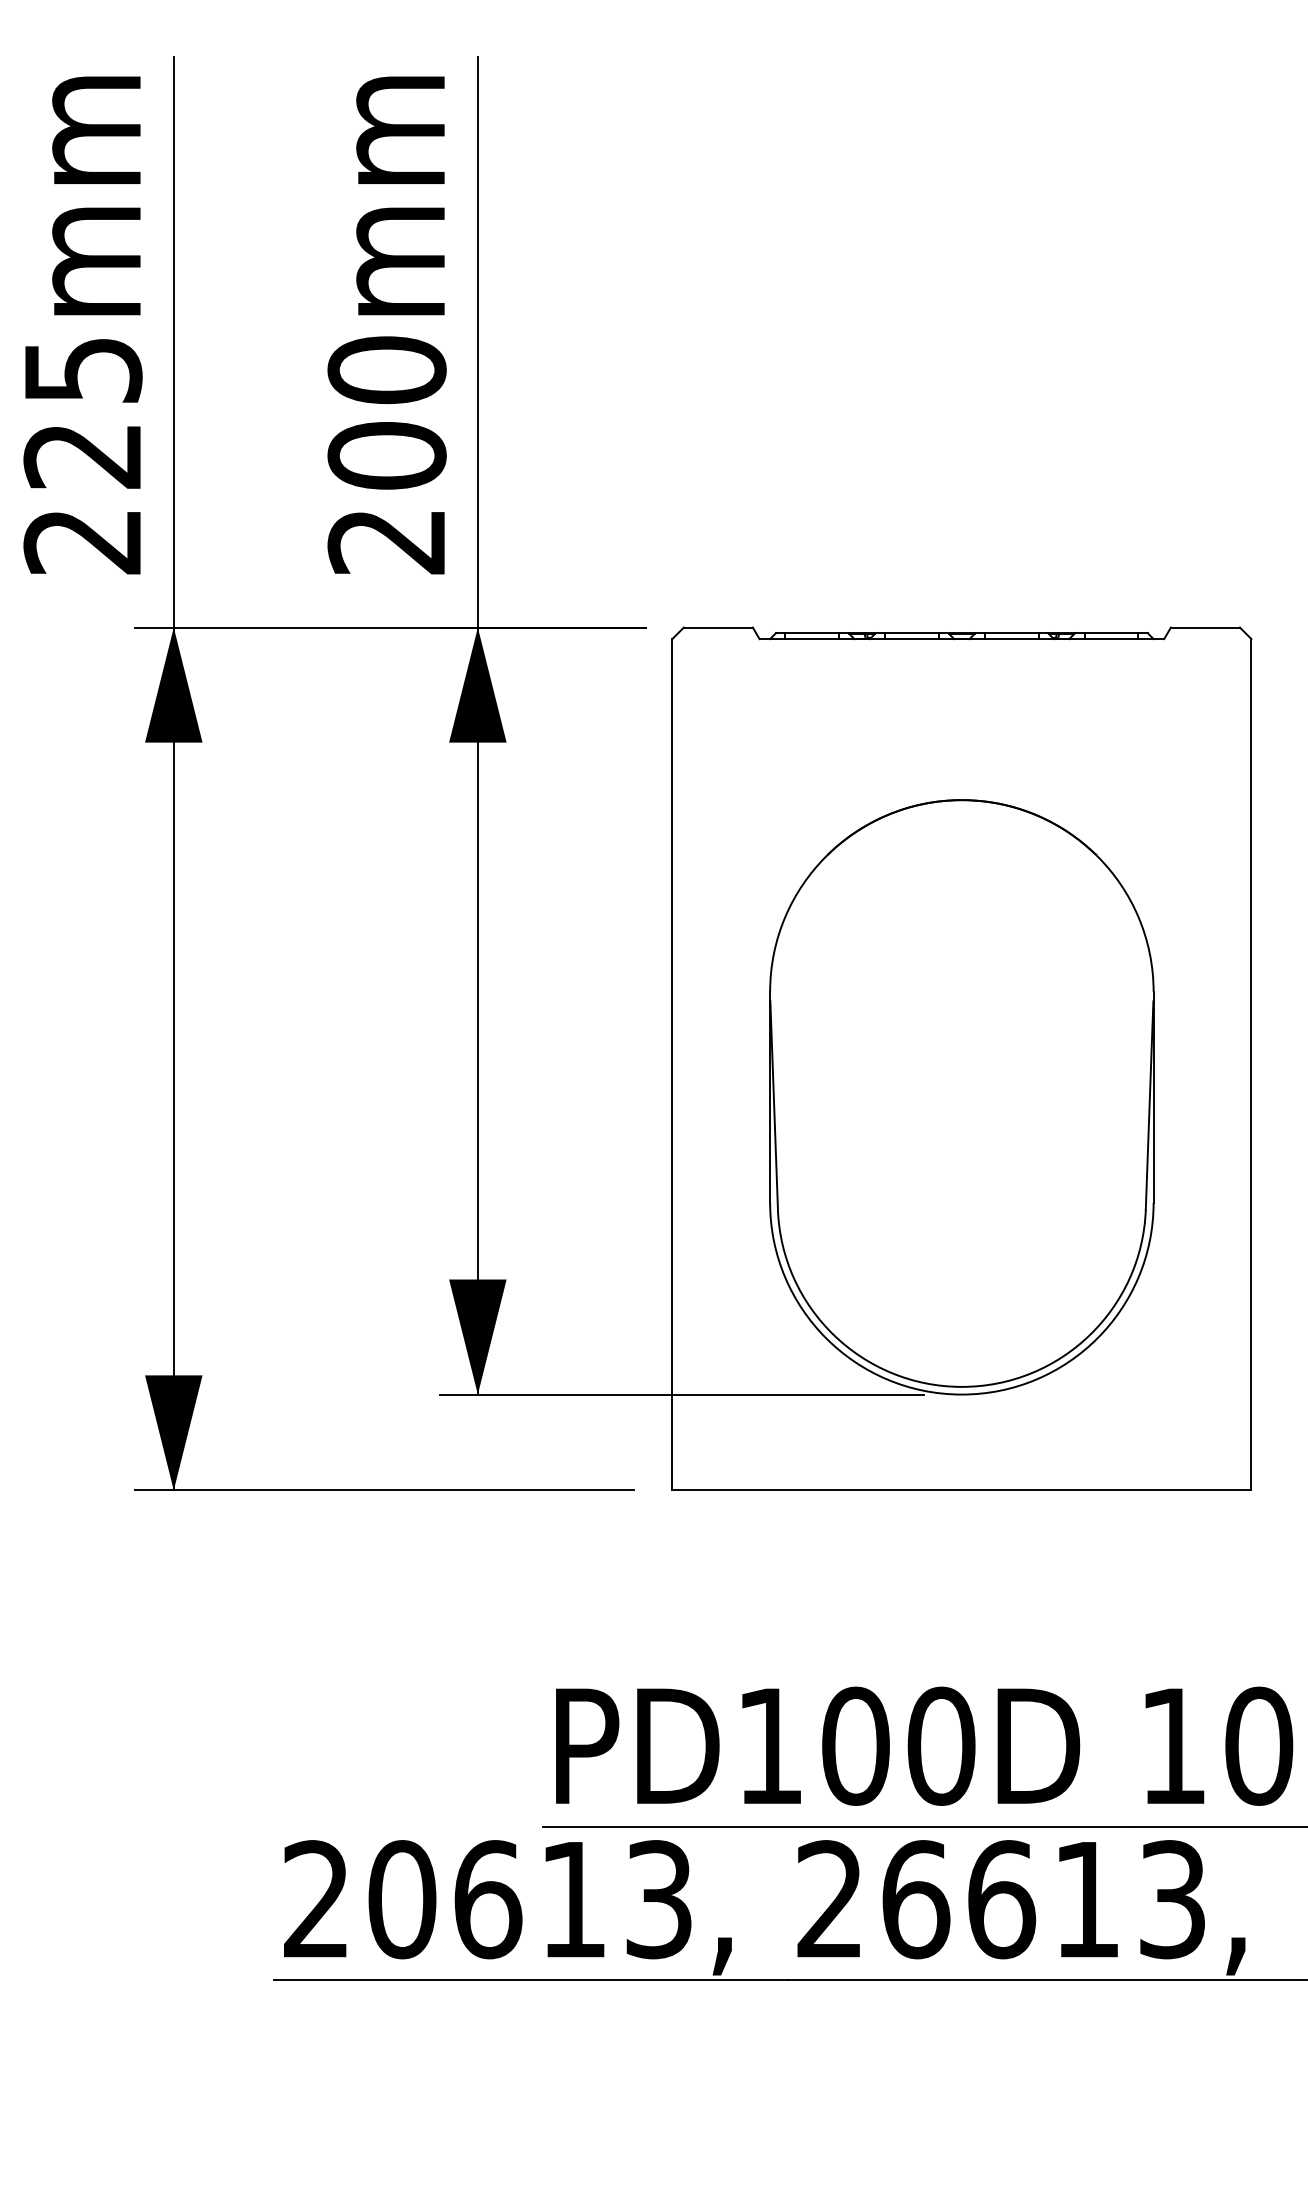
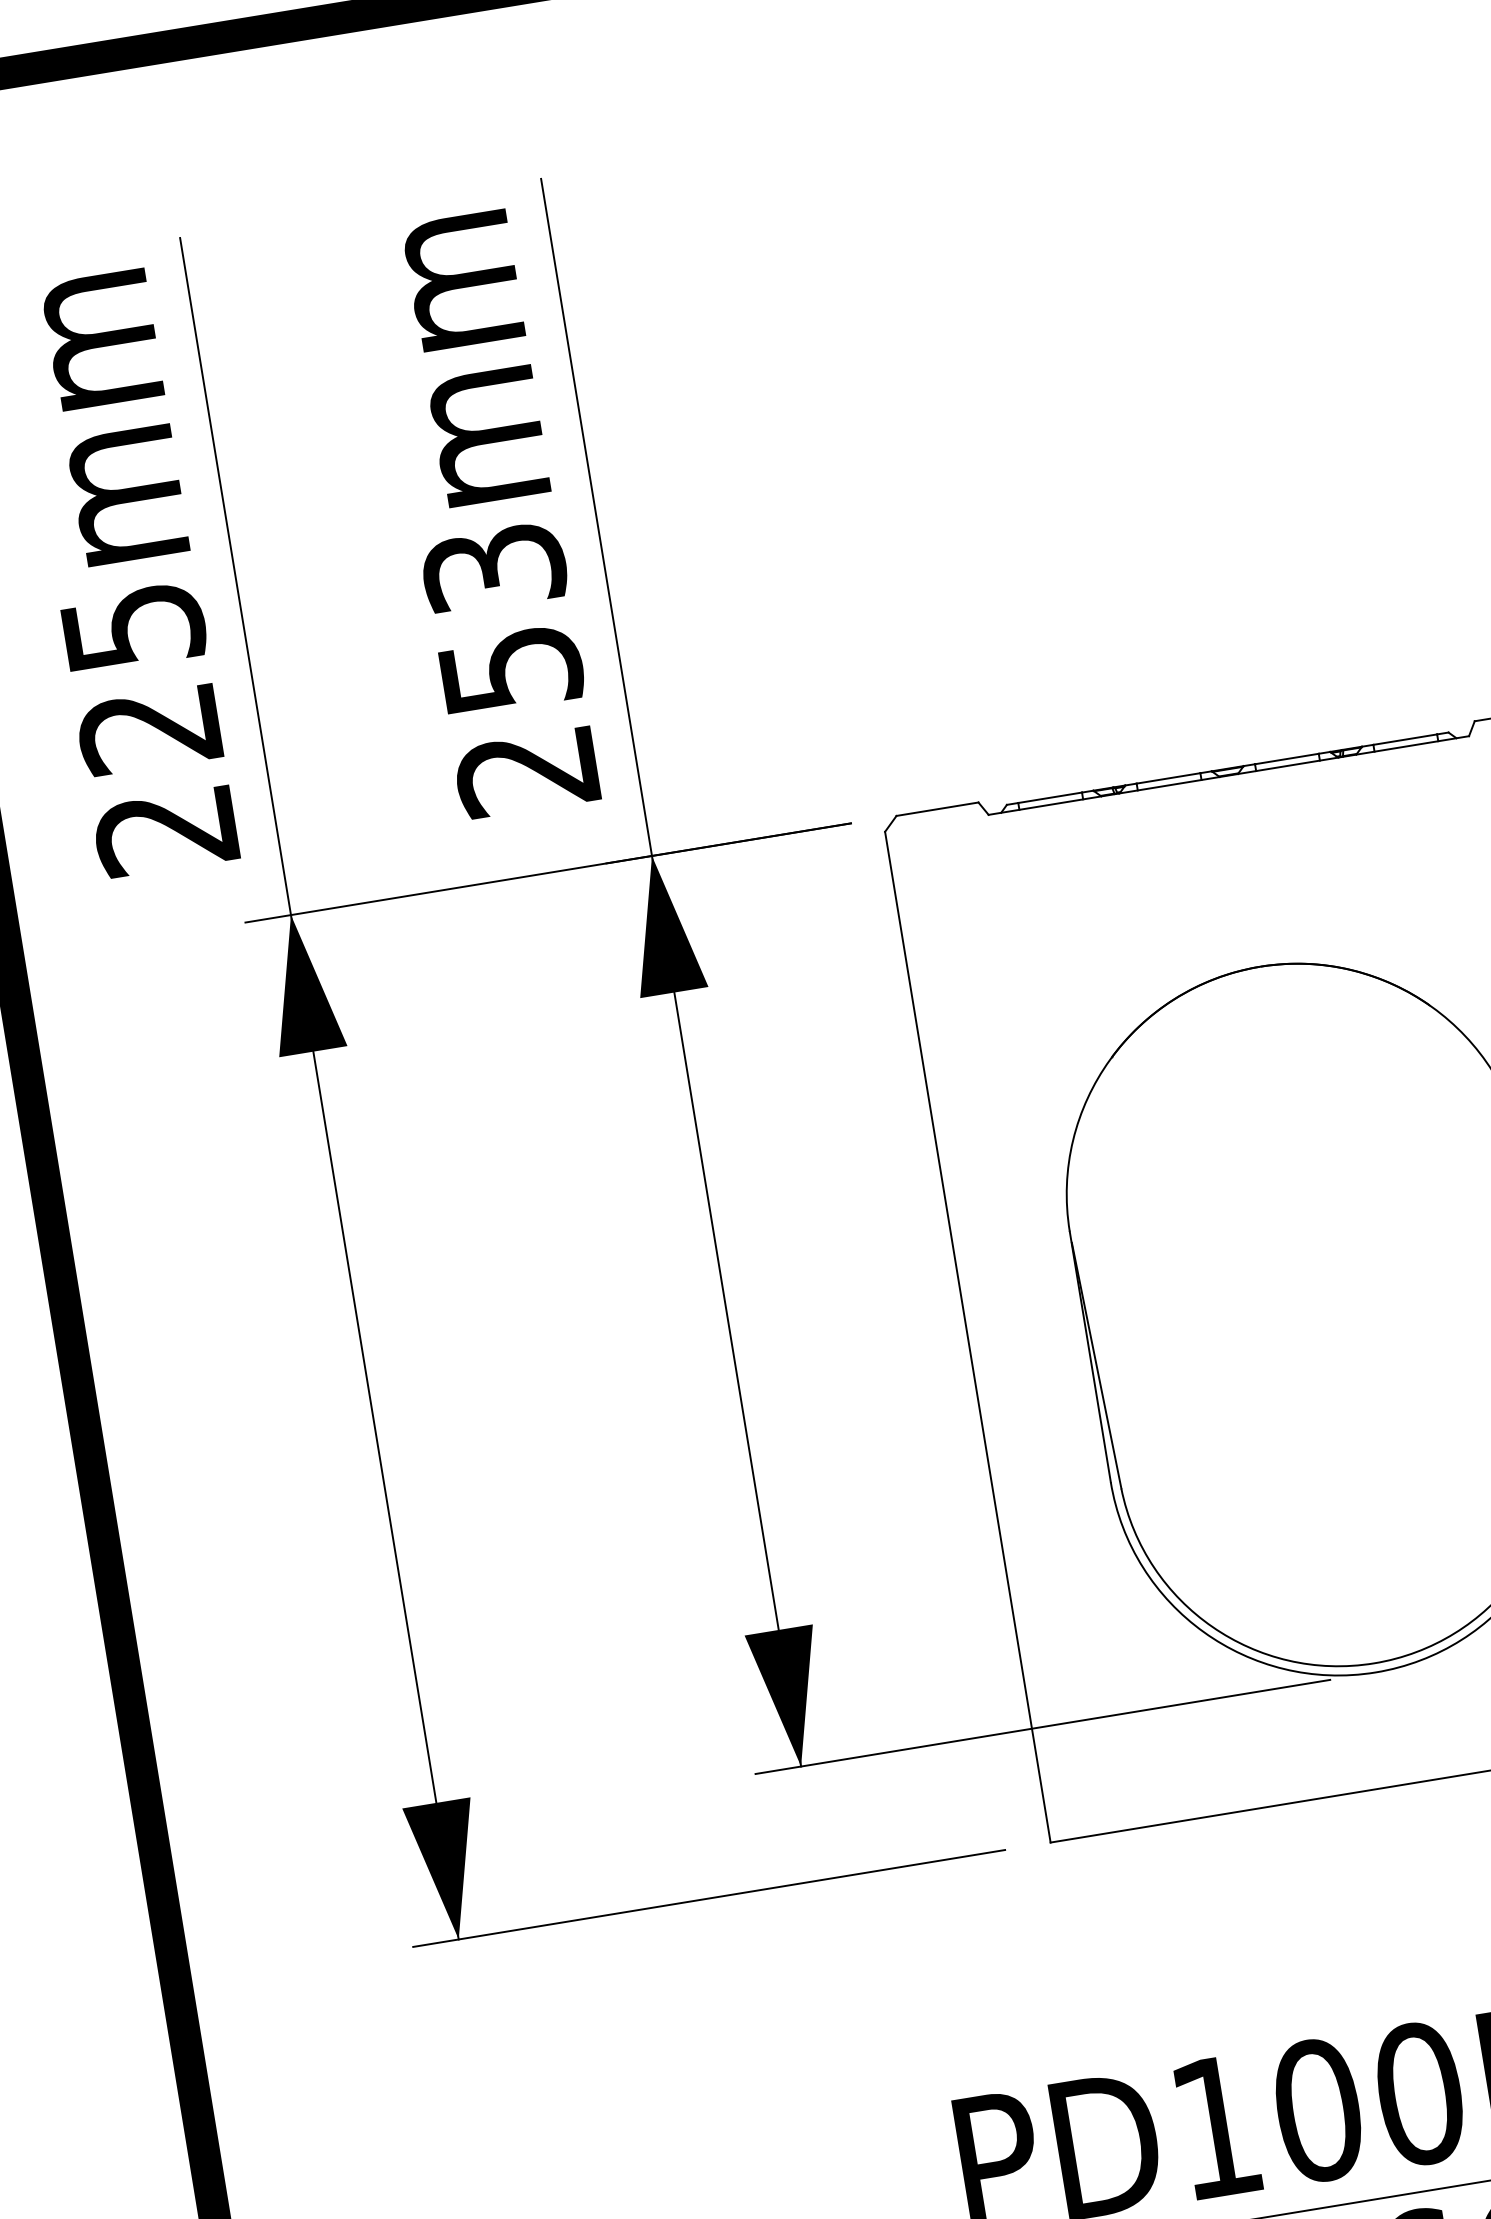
text: (386, 412) -> (501, 618), 200mm -> 253mm

